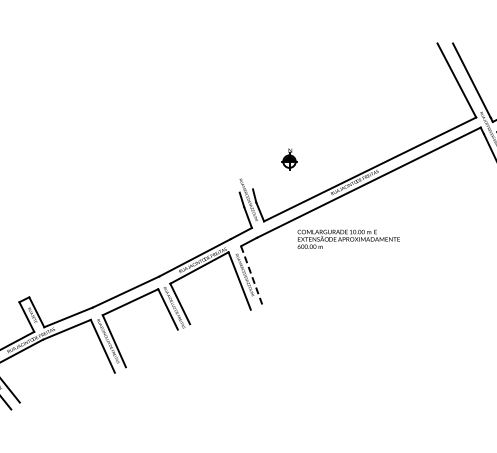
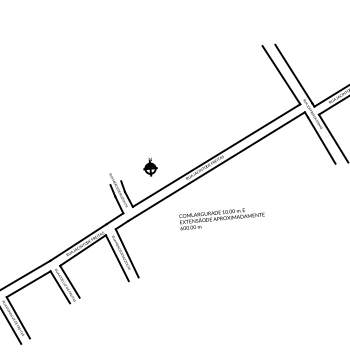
part: (289, 159) -> (150, 166), moved
text: (348, 238) -> (221, 217), moved
line: (252, 276) -> (127, 253), dashed -> solid

